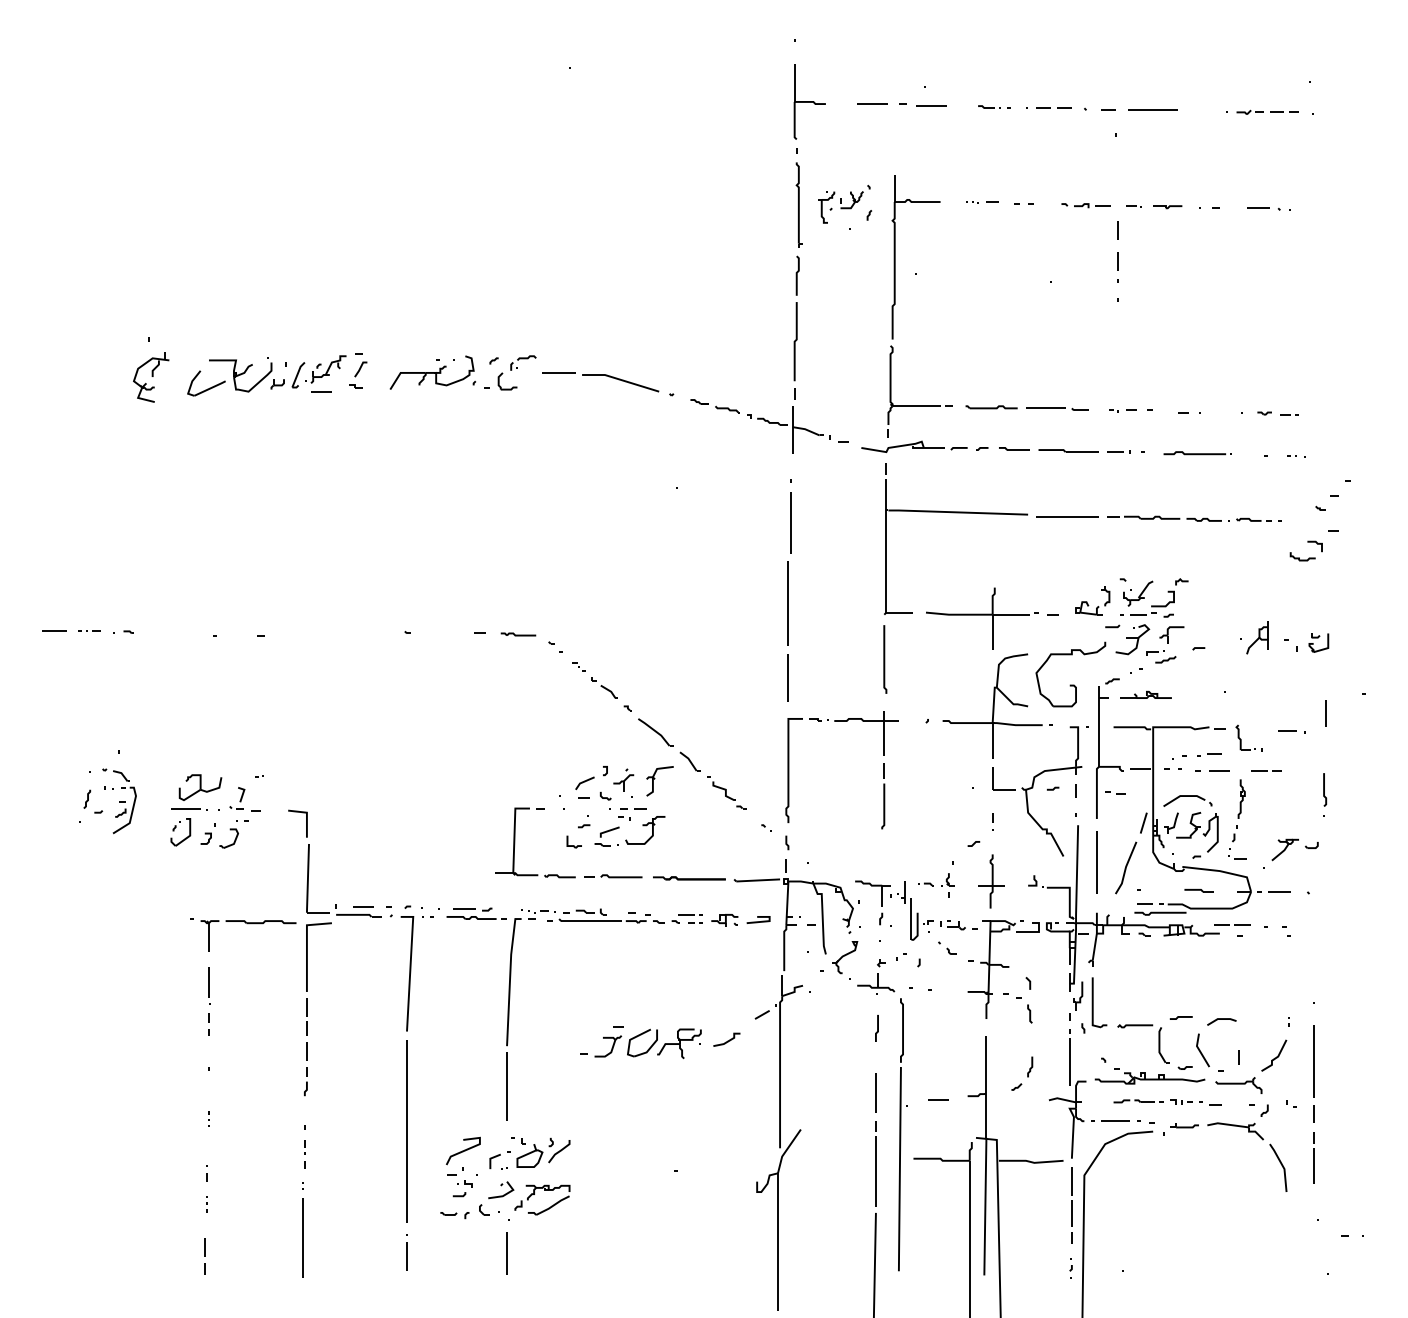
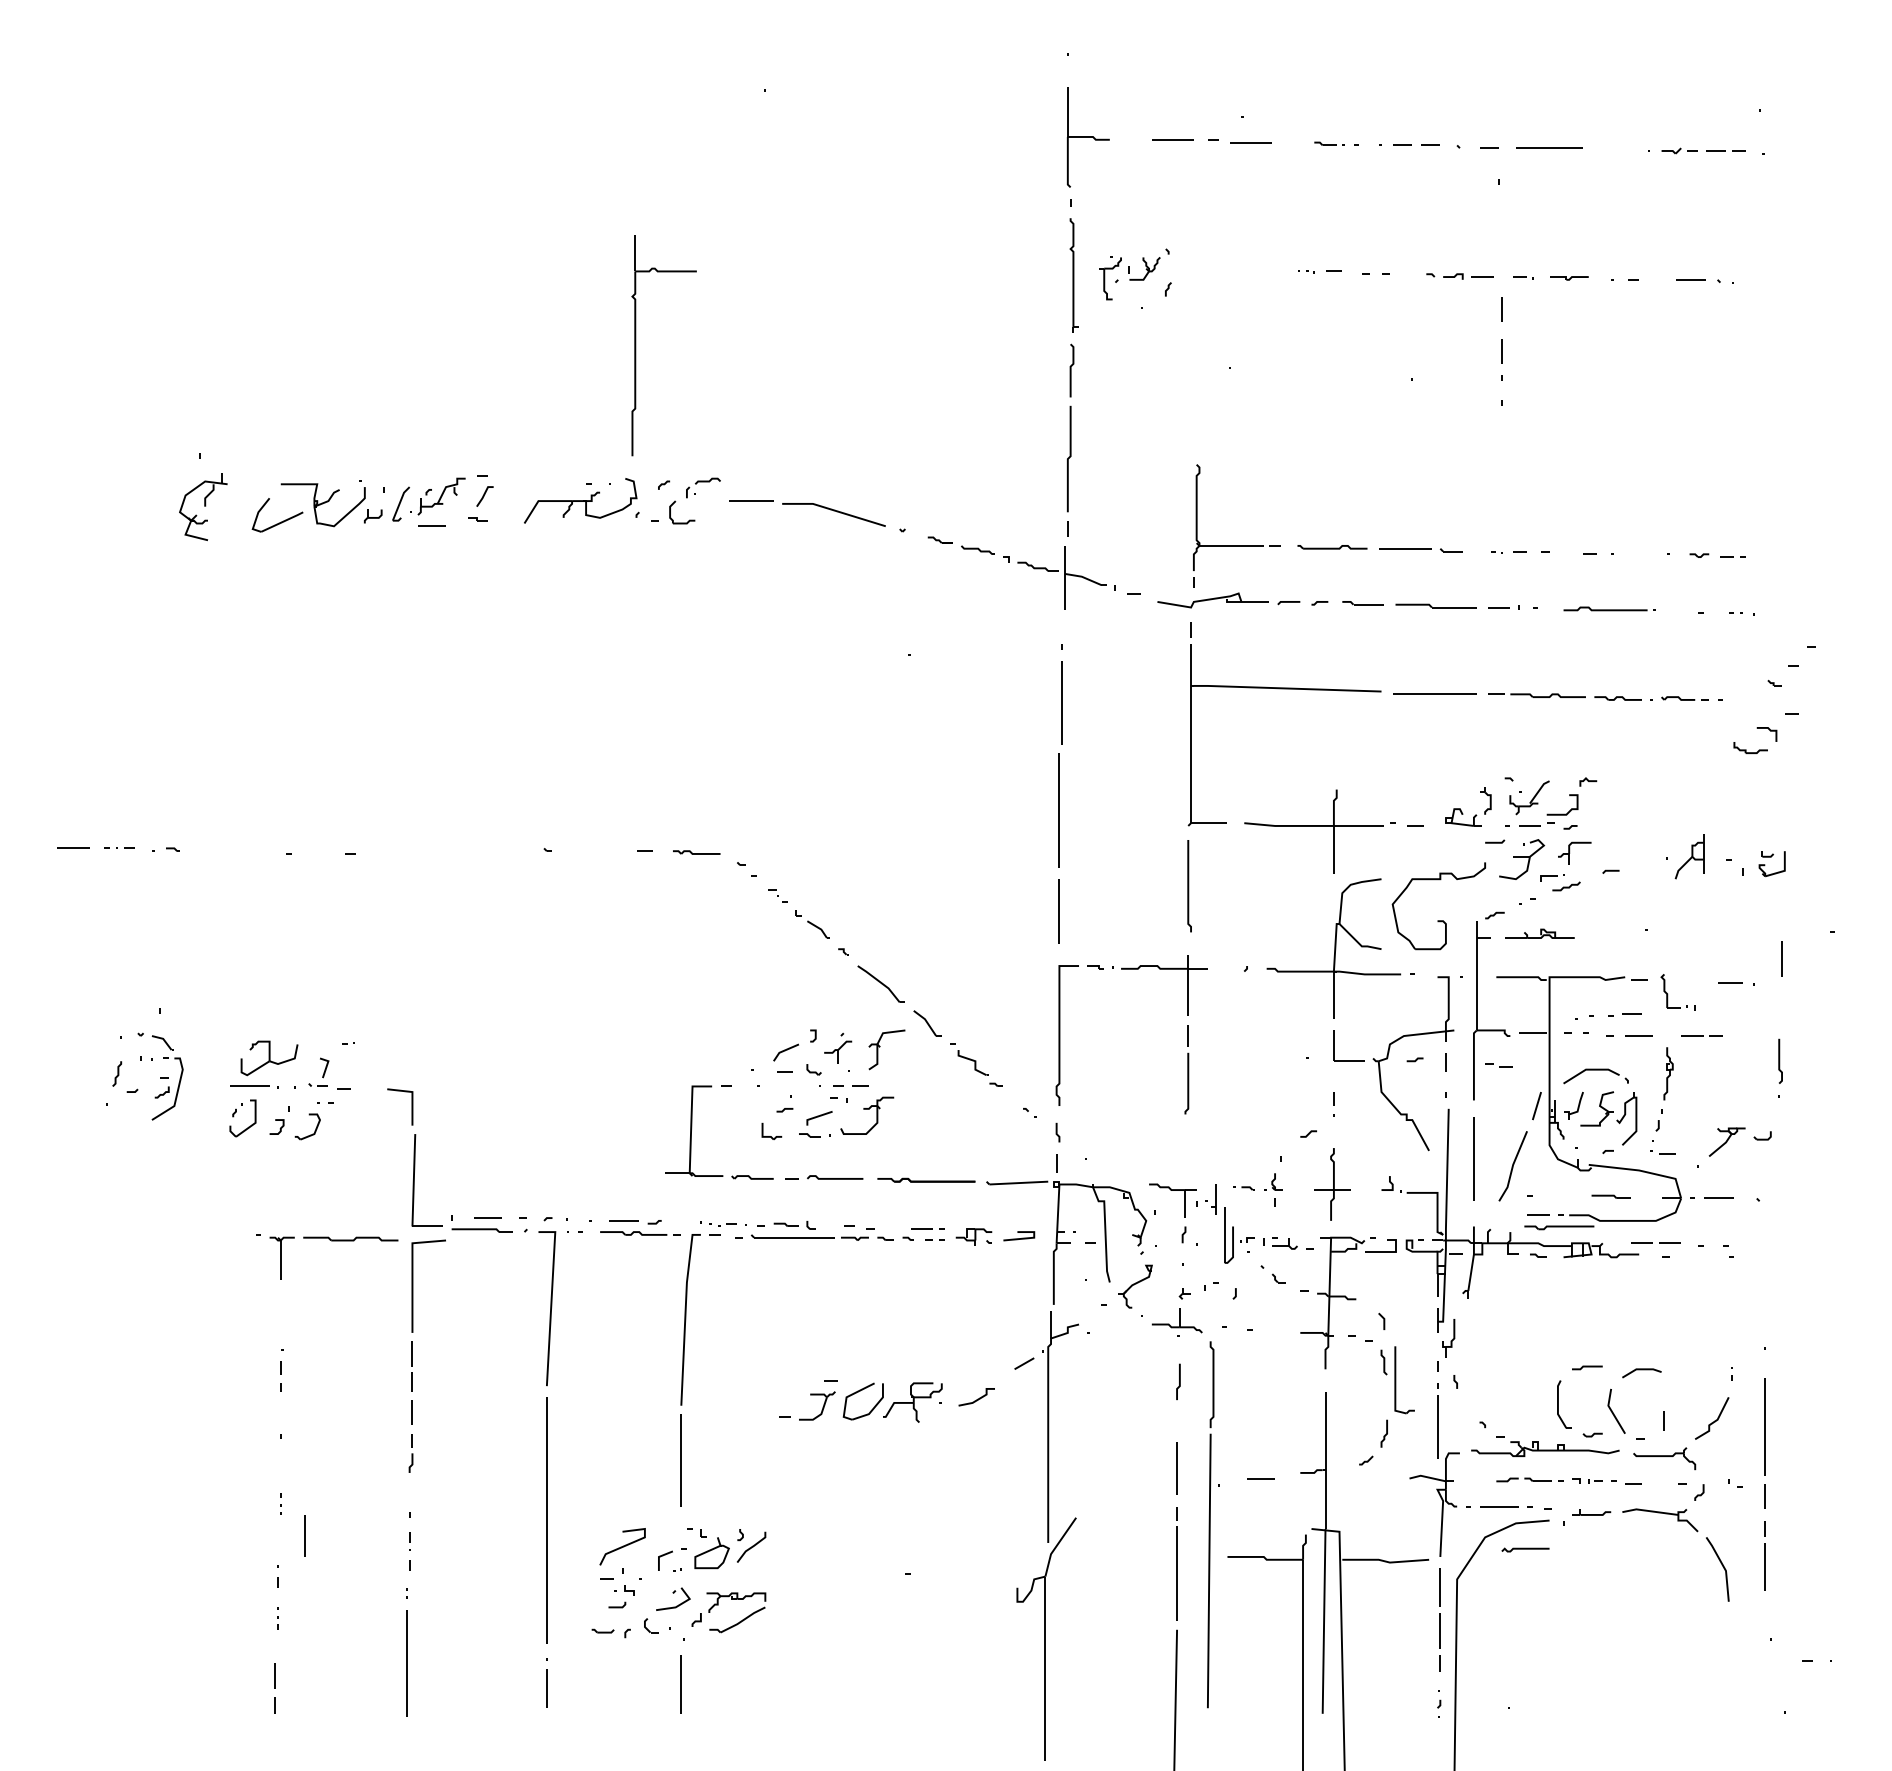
part: (895, 257) -> (636, 345), moved
line: (208, 981) -> (304, 1535), moved
part: (1093, 1002) -> (1396, 1380), moved
curve: (1135, 1025) -> (1525, 1549), moved

